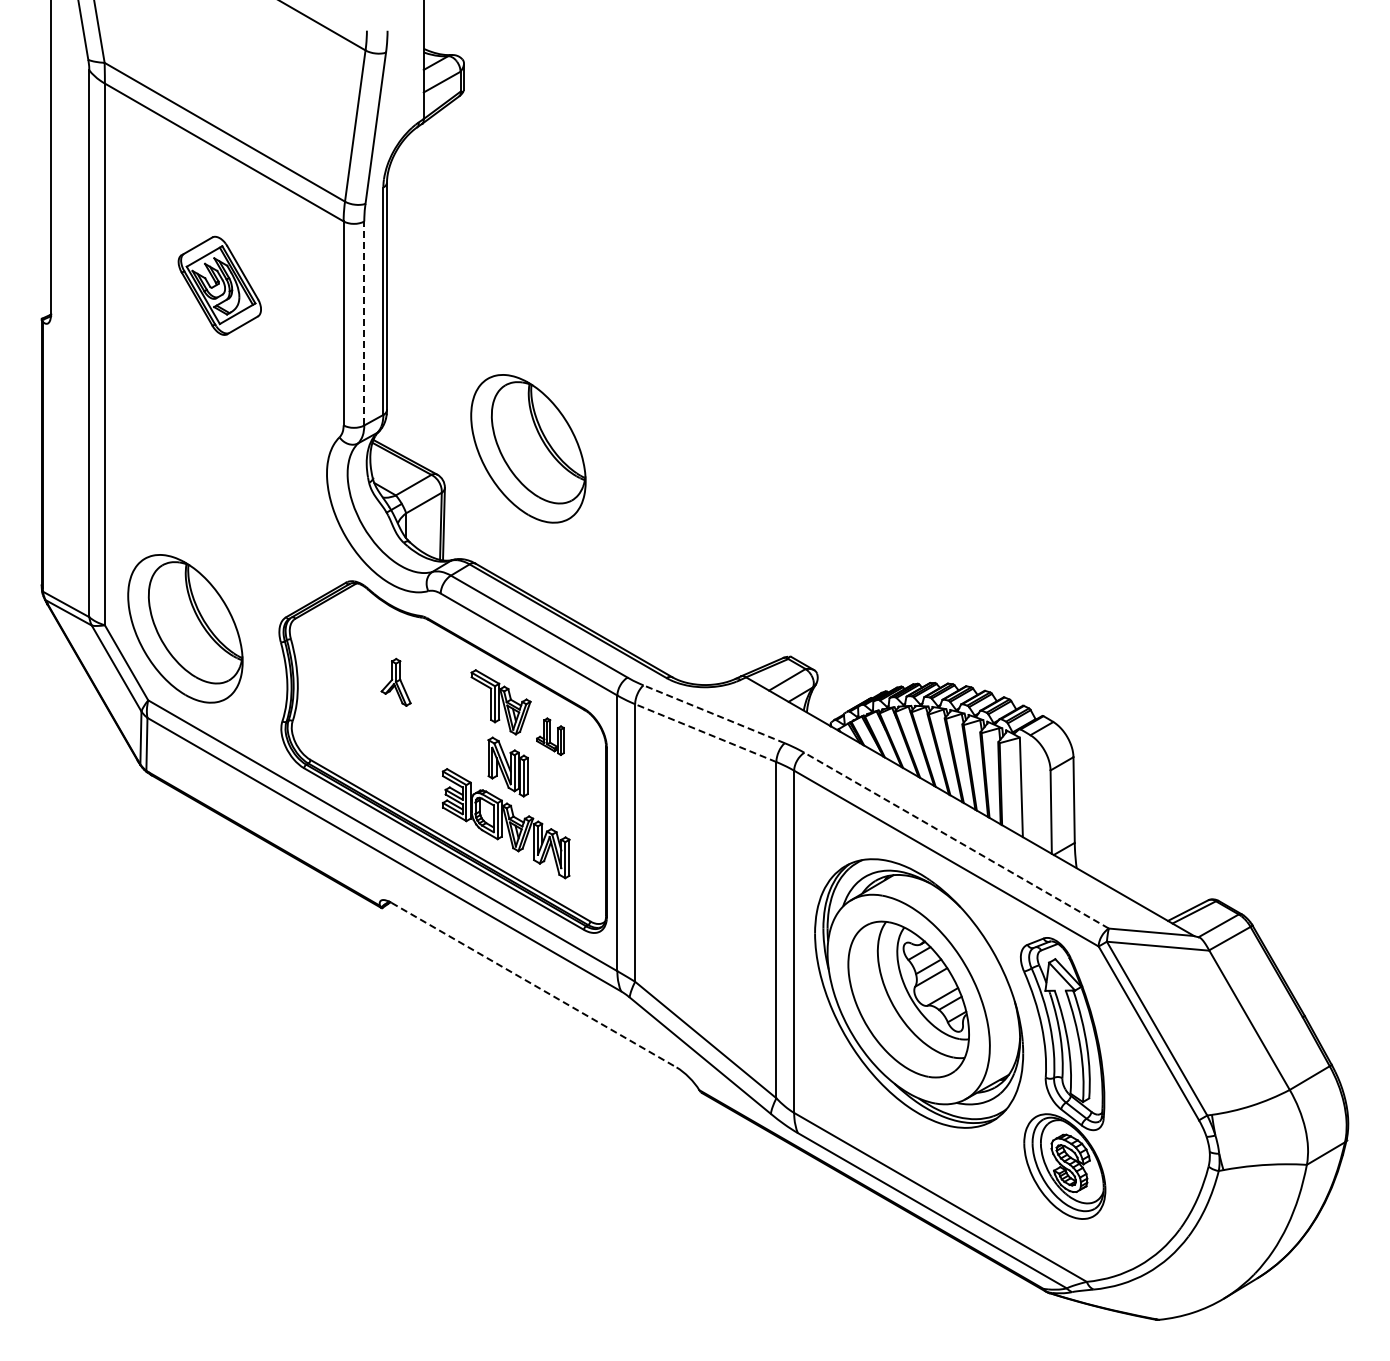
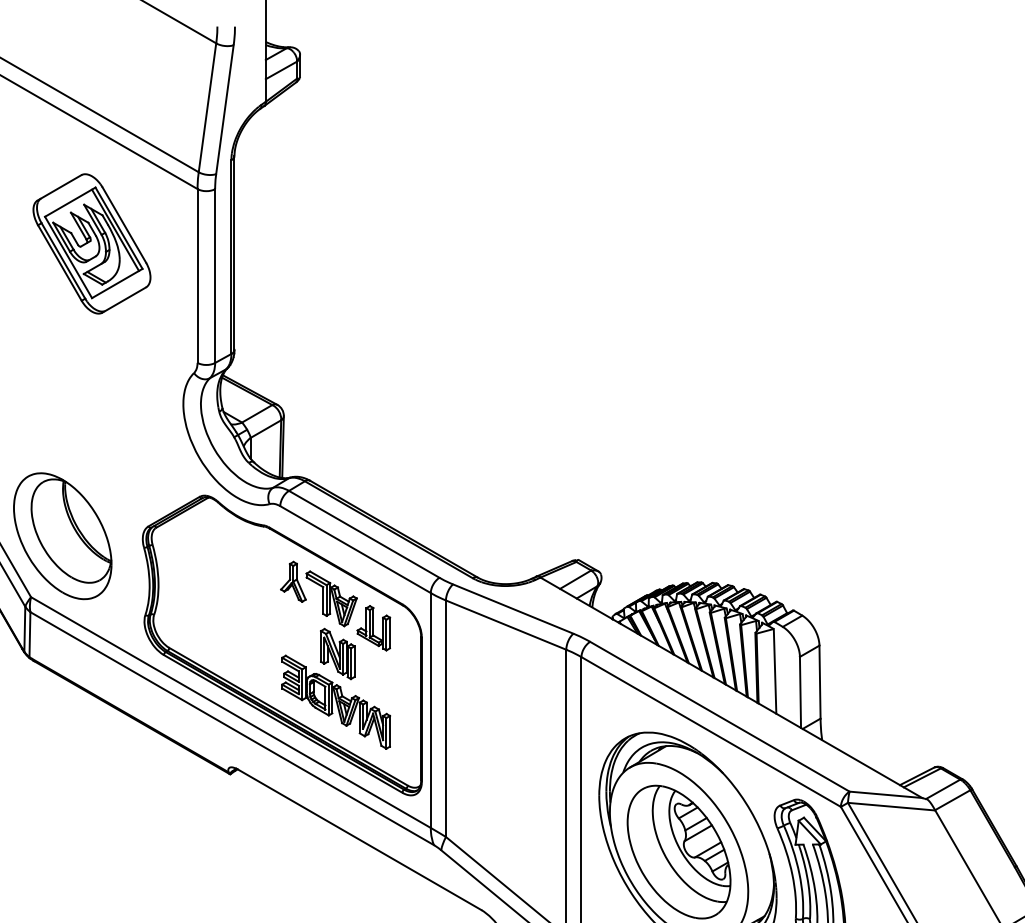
part: (219, 285) -> (91, 243), size x1.67
line: (364, 323) -> (215, 276), dashed -> solid
part: (528, 448) -> (355, 382), removed
part: (395, 681) -> (292, 581), moved
line: (713, 714) -> (512, 609), dashed -> solid
line: (705, 732) -> (505, 624), dashed -> solid
part: (550, 736) -> (373, 627), size x1.43
line: (956, 840) -> (719, 716), dashed -> solid
line: (534, 985) -> (360, 840), dashed -> solid

